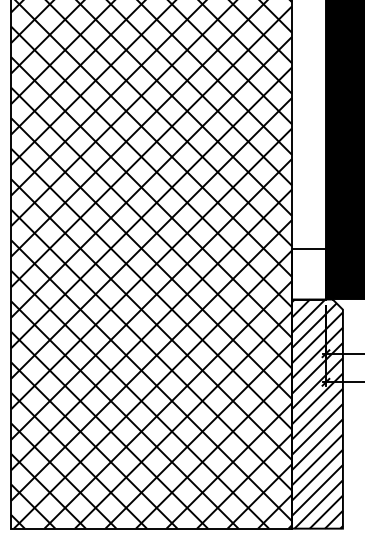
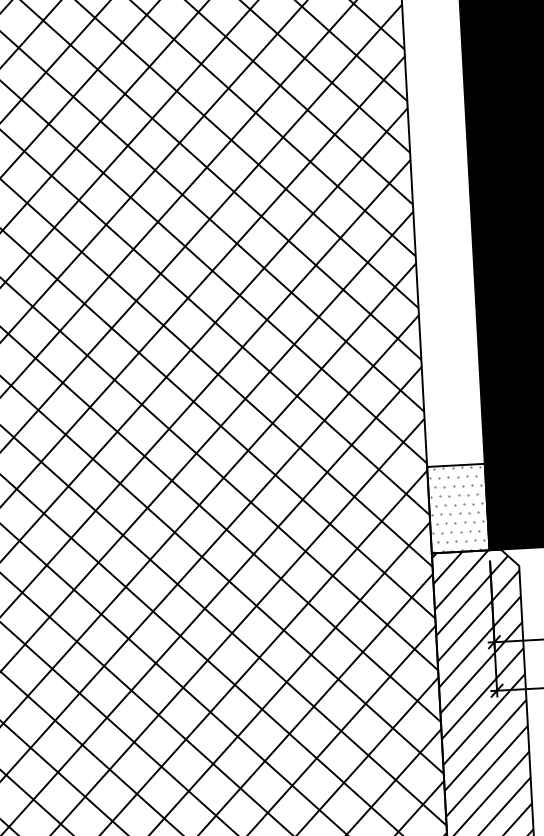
hatch: (309, 273) -> (459, 507), added

